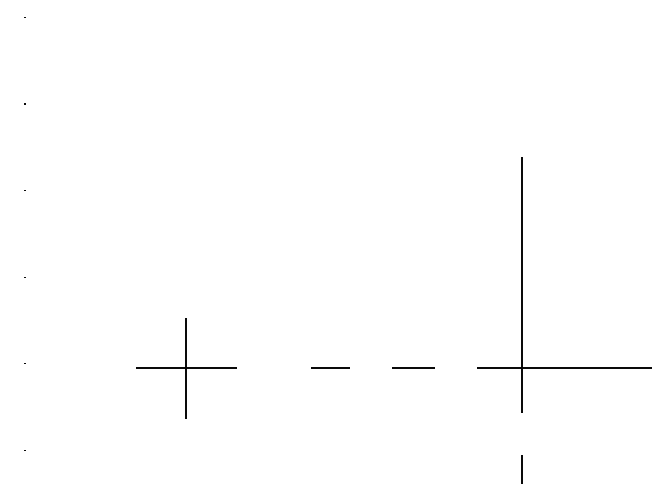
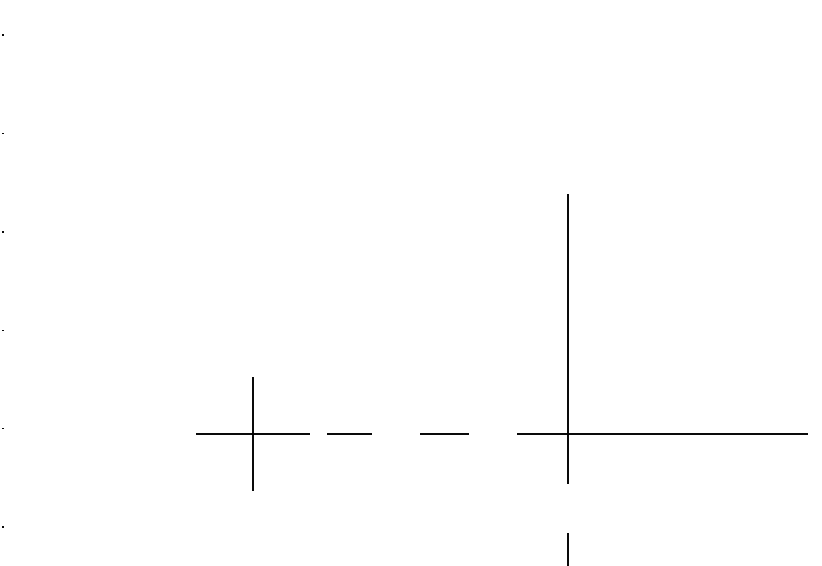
part: (185, 367) -> (252, 433), moved

